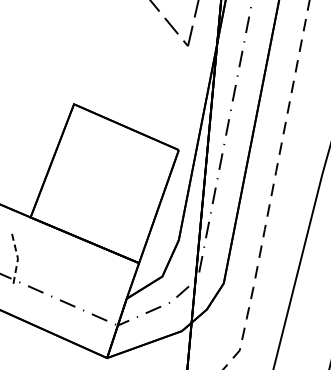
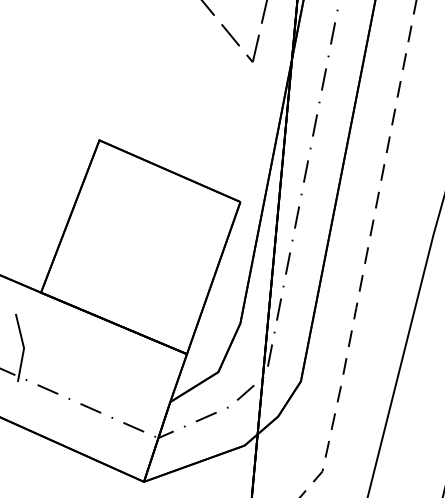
line: (18, 258) -> (24, 347), dashed -> solid

